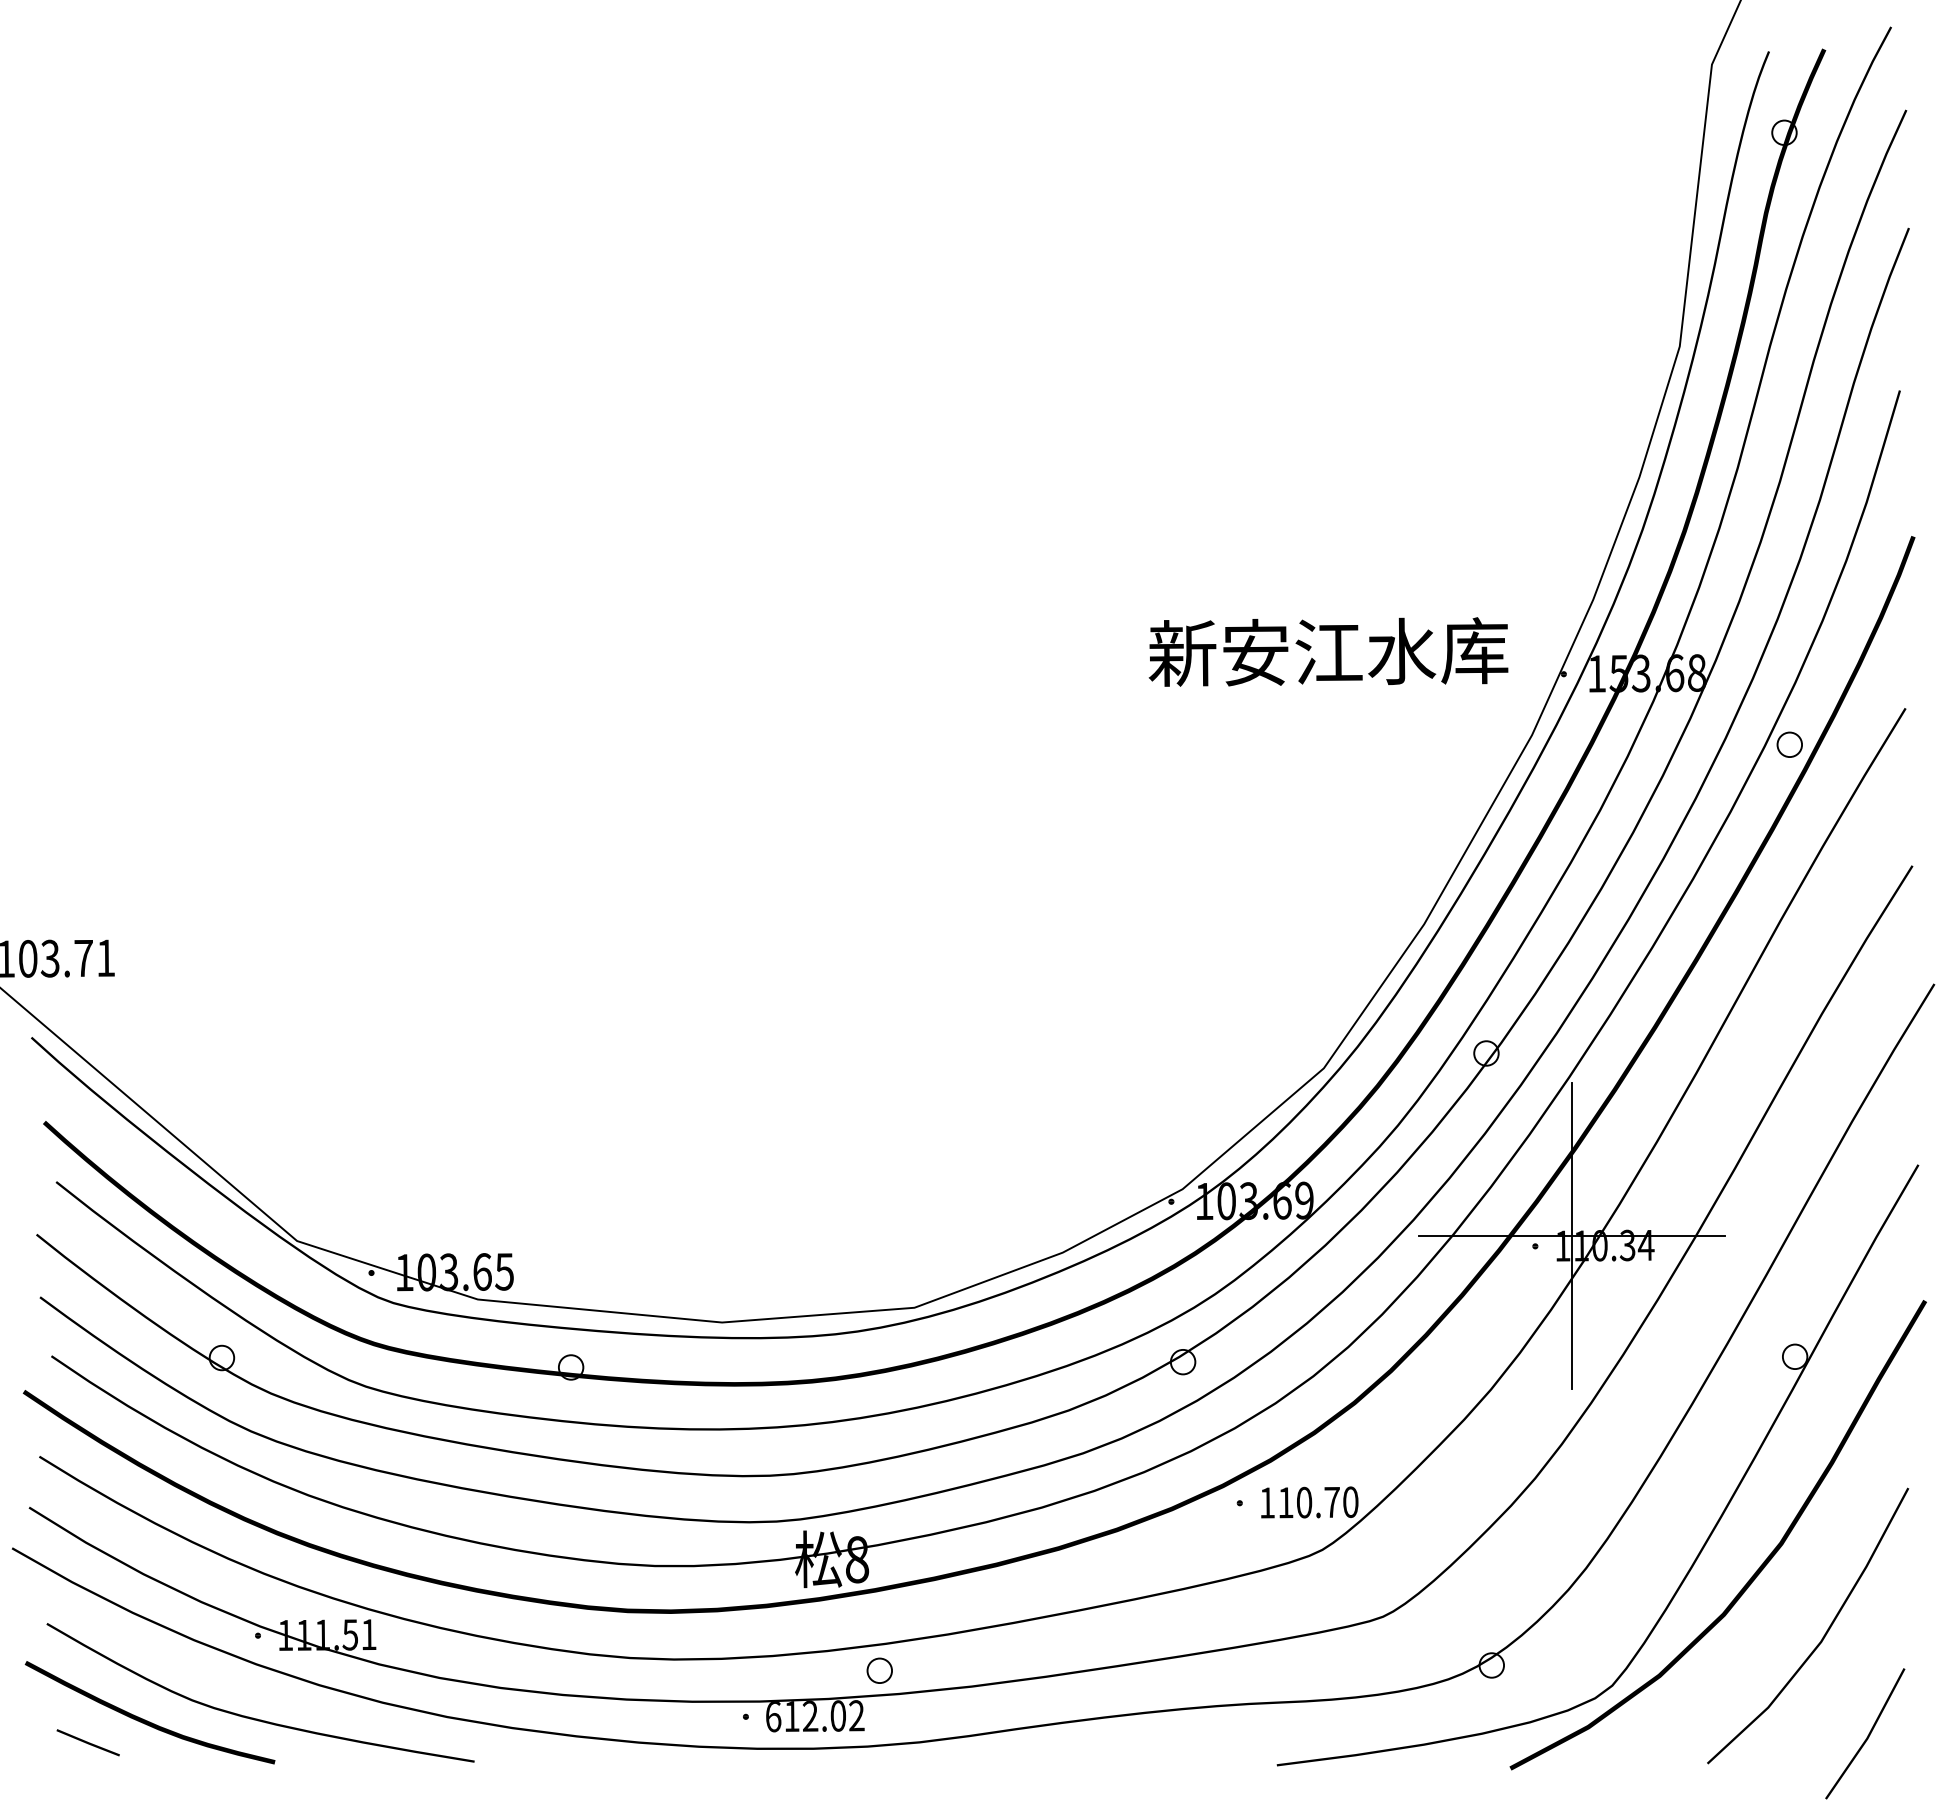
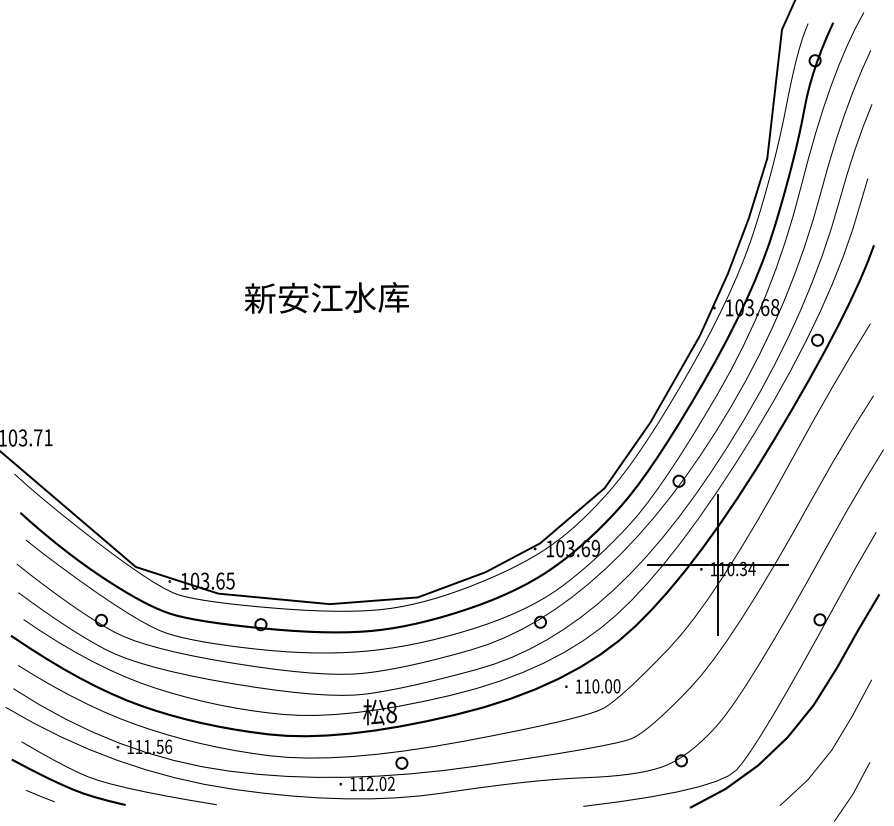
text: (1327, 651) -> (326, 297), moved
text: (1618, 673) -> (739, 307), 153.68 -> 103.68
text: (1332, 1502) -> (608, 686), 110.70 -> 110.00
text: (368, 1634) -> (168, 746), 111.51 -> 111.56
text: (773, 1717) -> (353, 784), 612.02 -> 112.02

